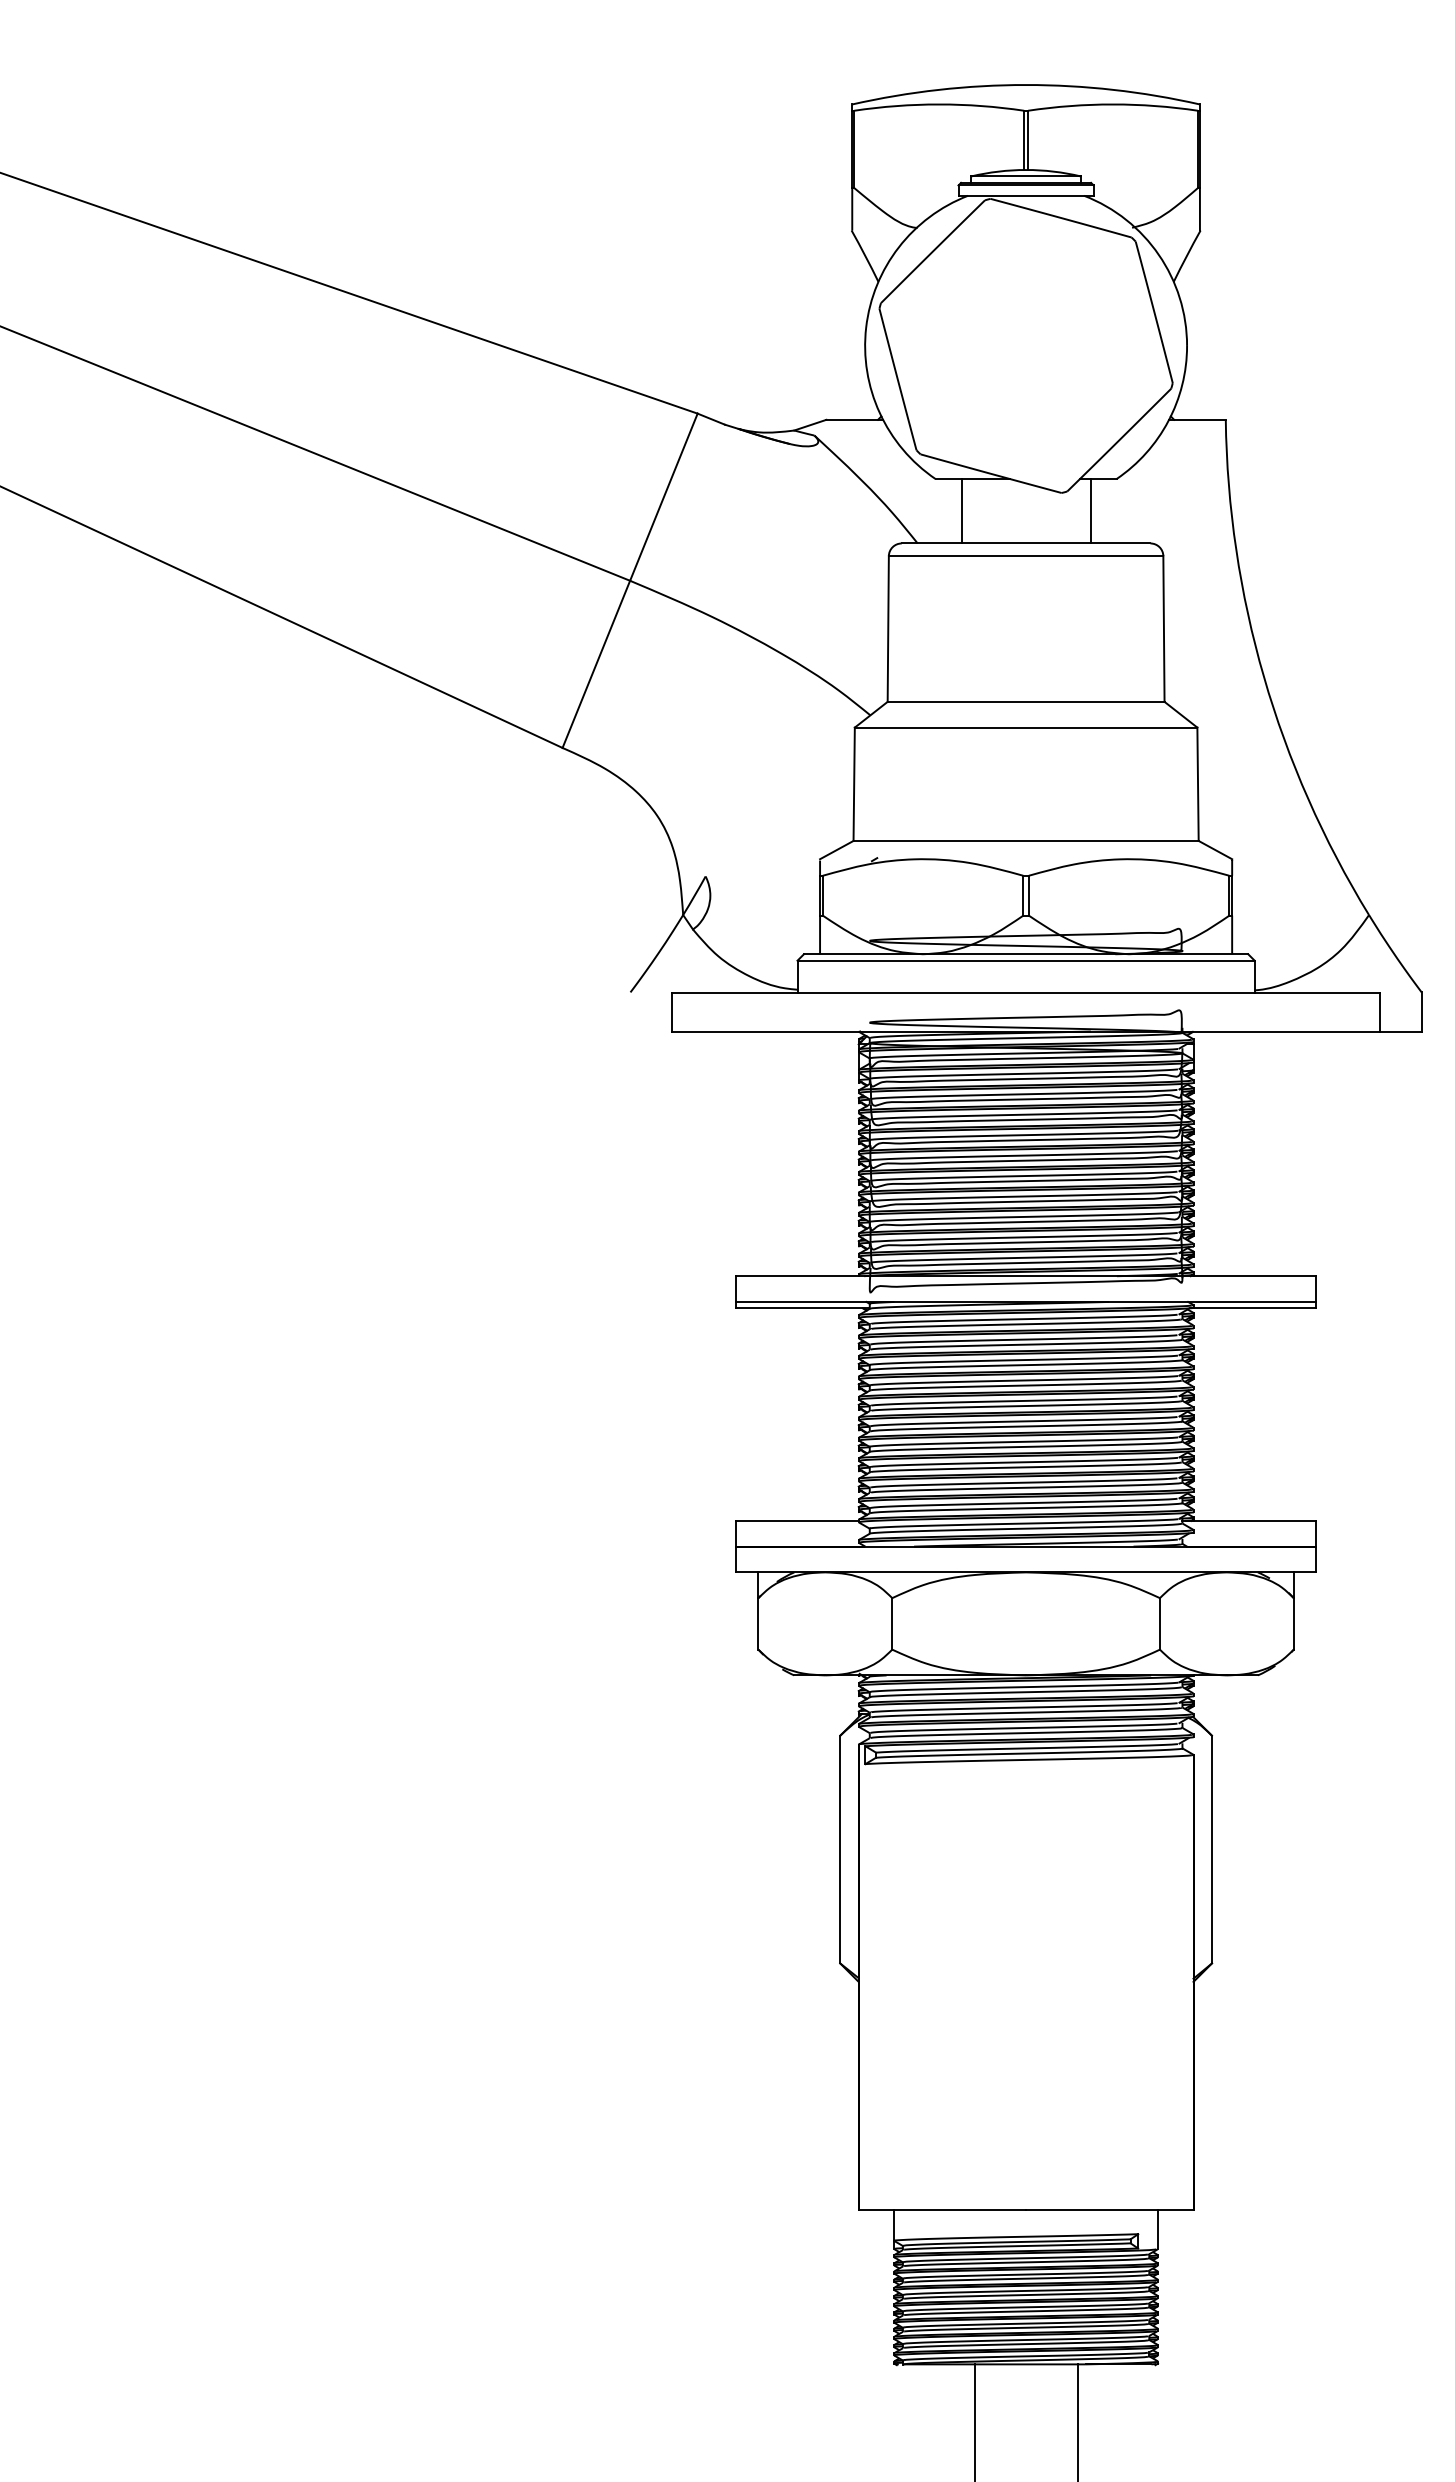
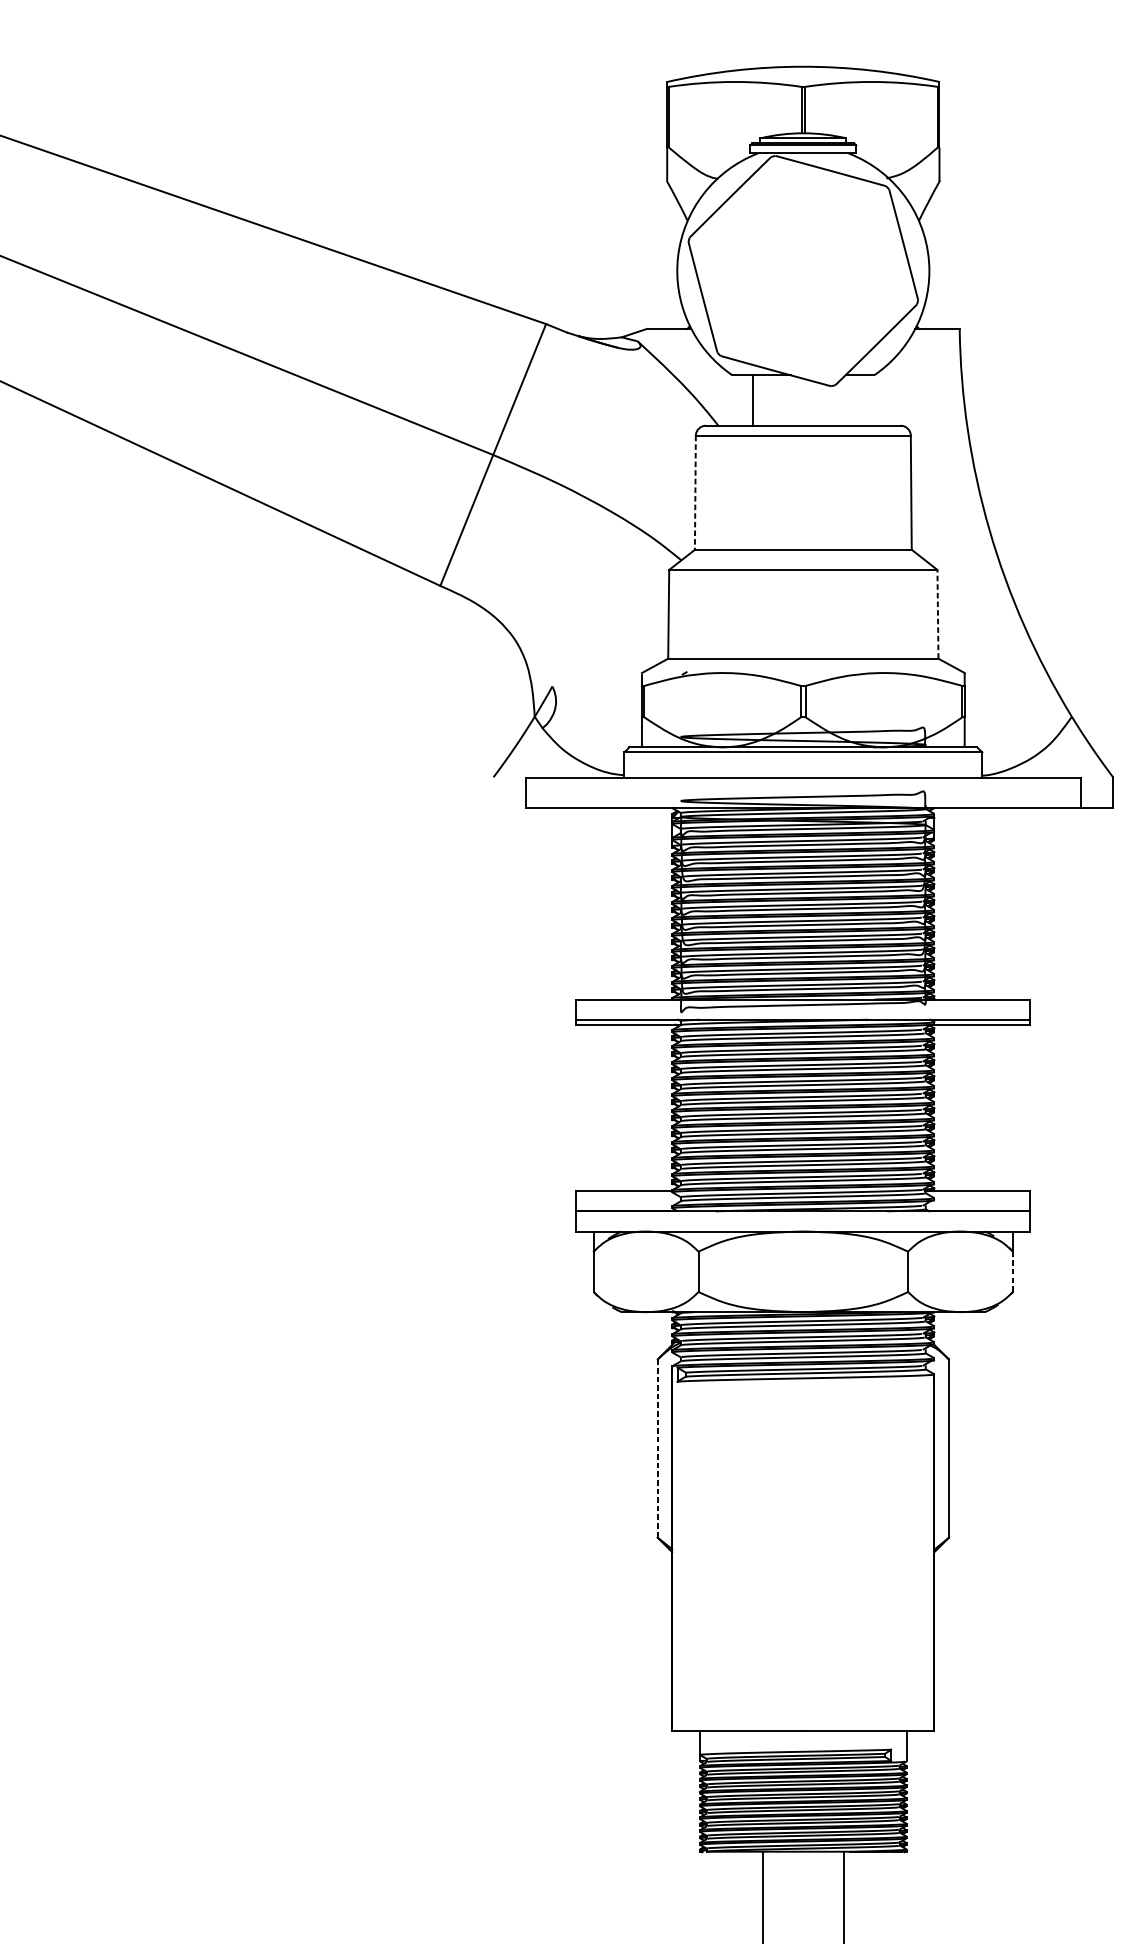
line: (1090, 511) -> (853, 400), removed
line: (888, 629) -> (695, 493), solid -> dashed
line: (1198, 784) -> (938, 614), solid -> dashed
line: (1293, 1623) -> (1012, 1271), solid -> dashed
line: (840, 1849) -> (657, 1448), solid -> dashed

